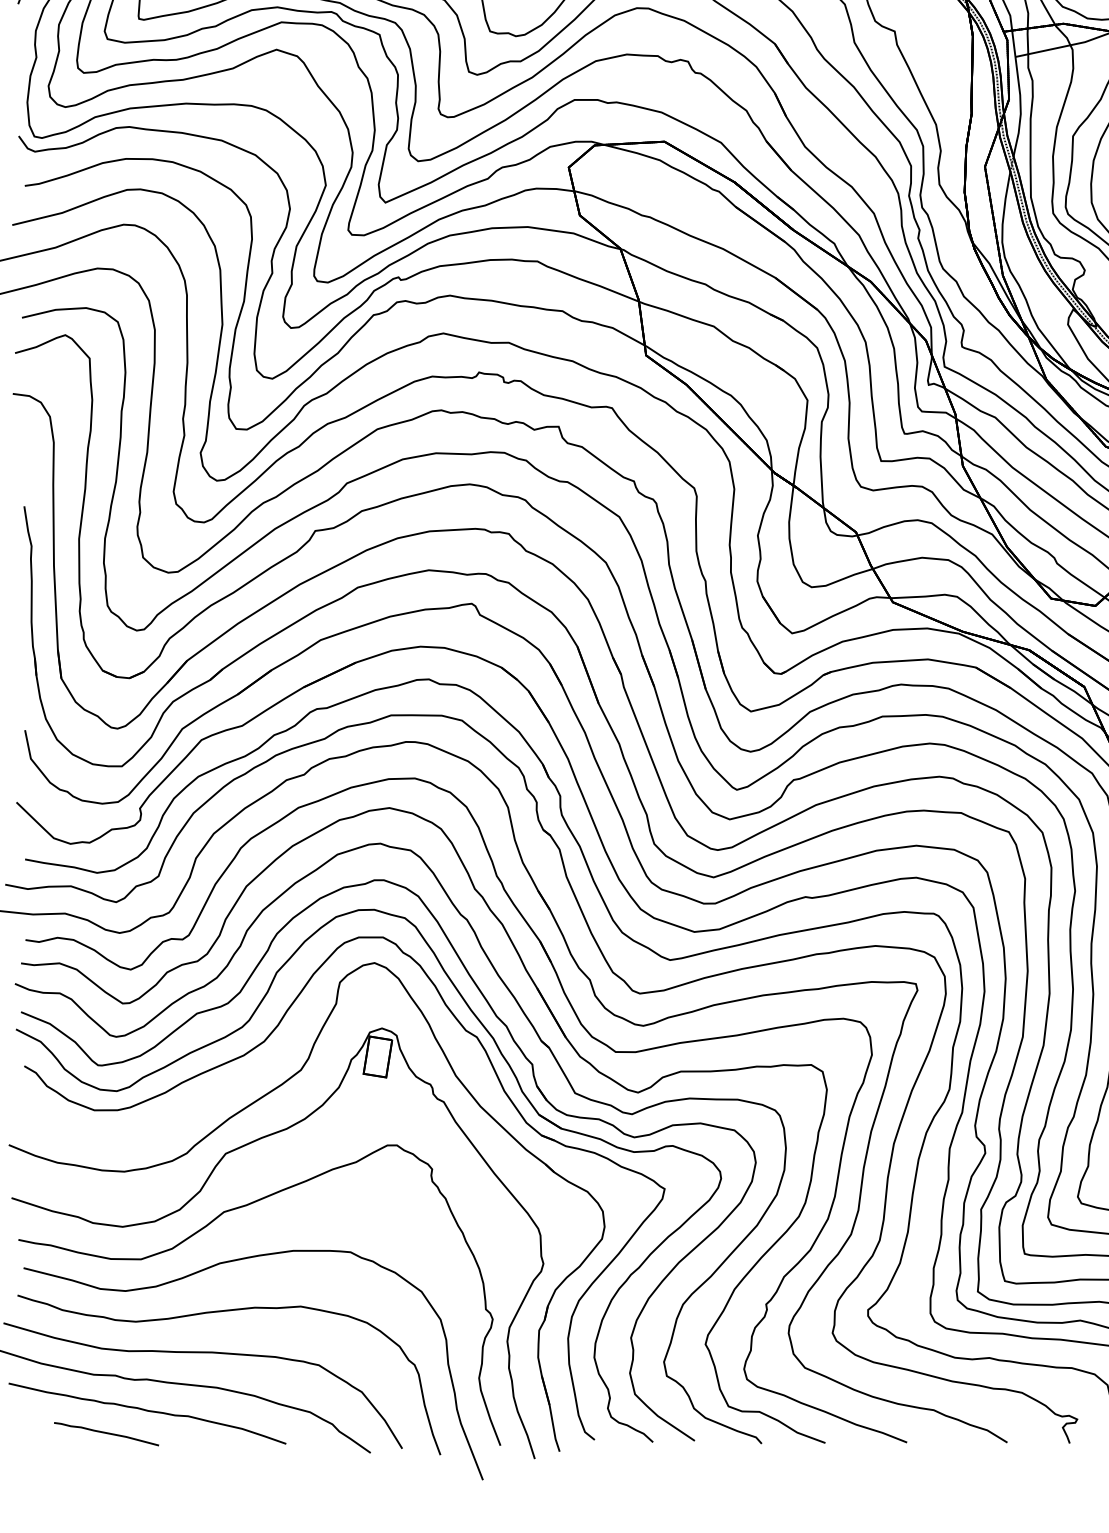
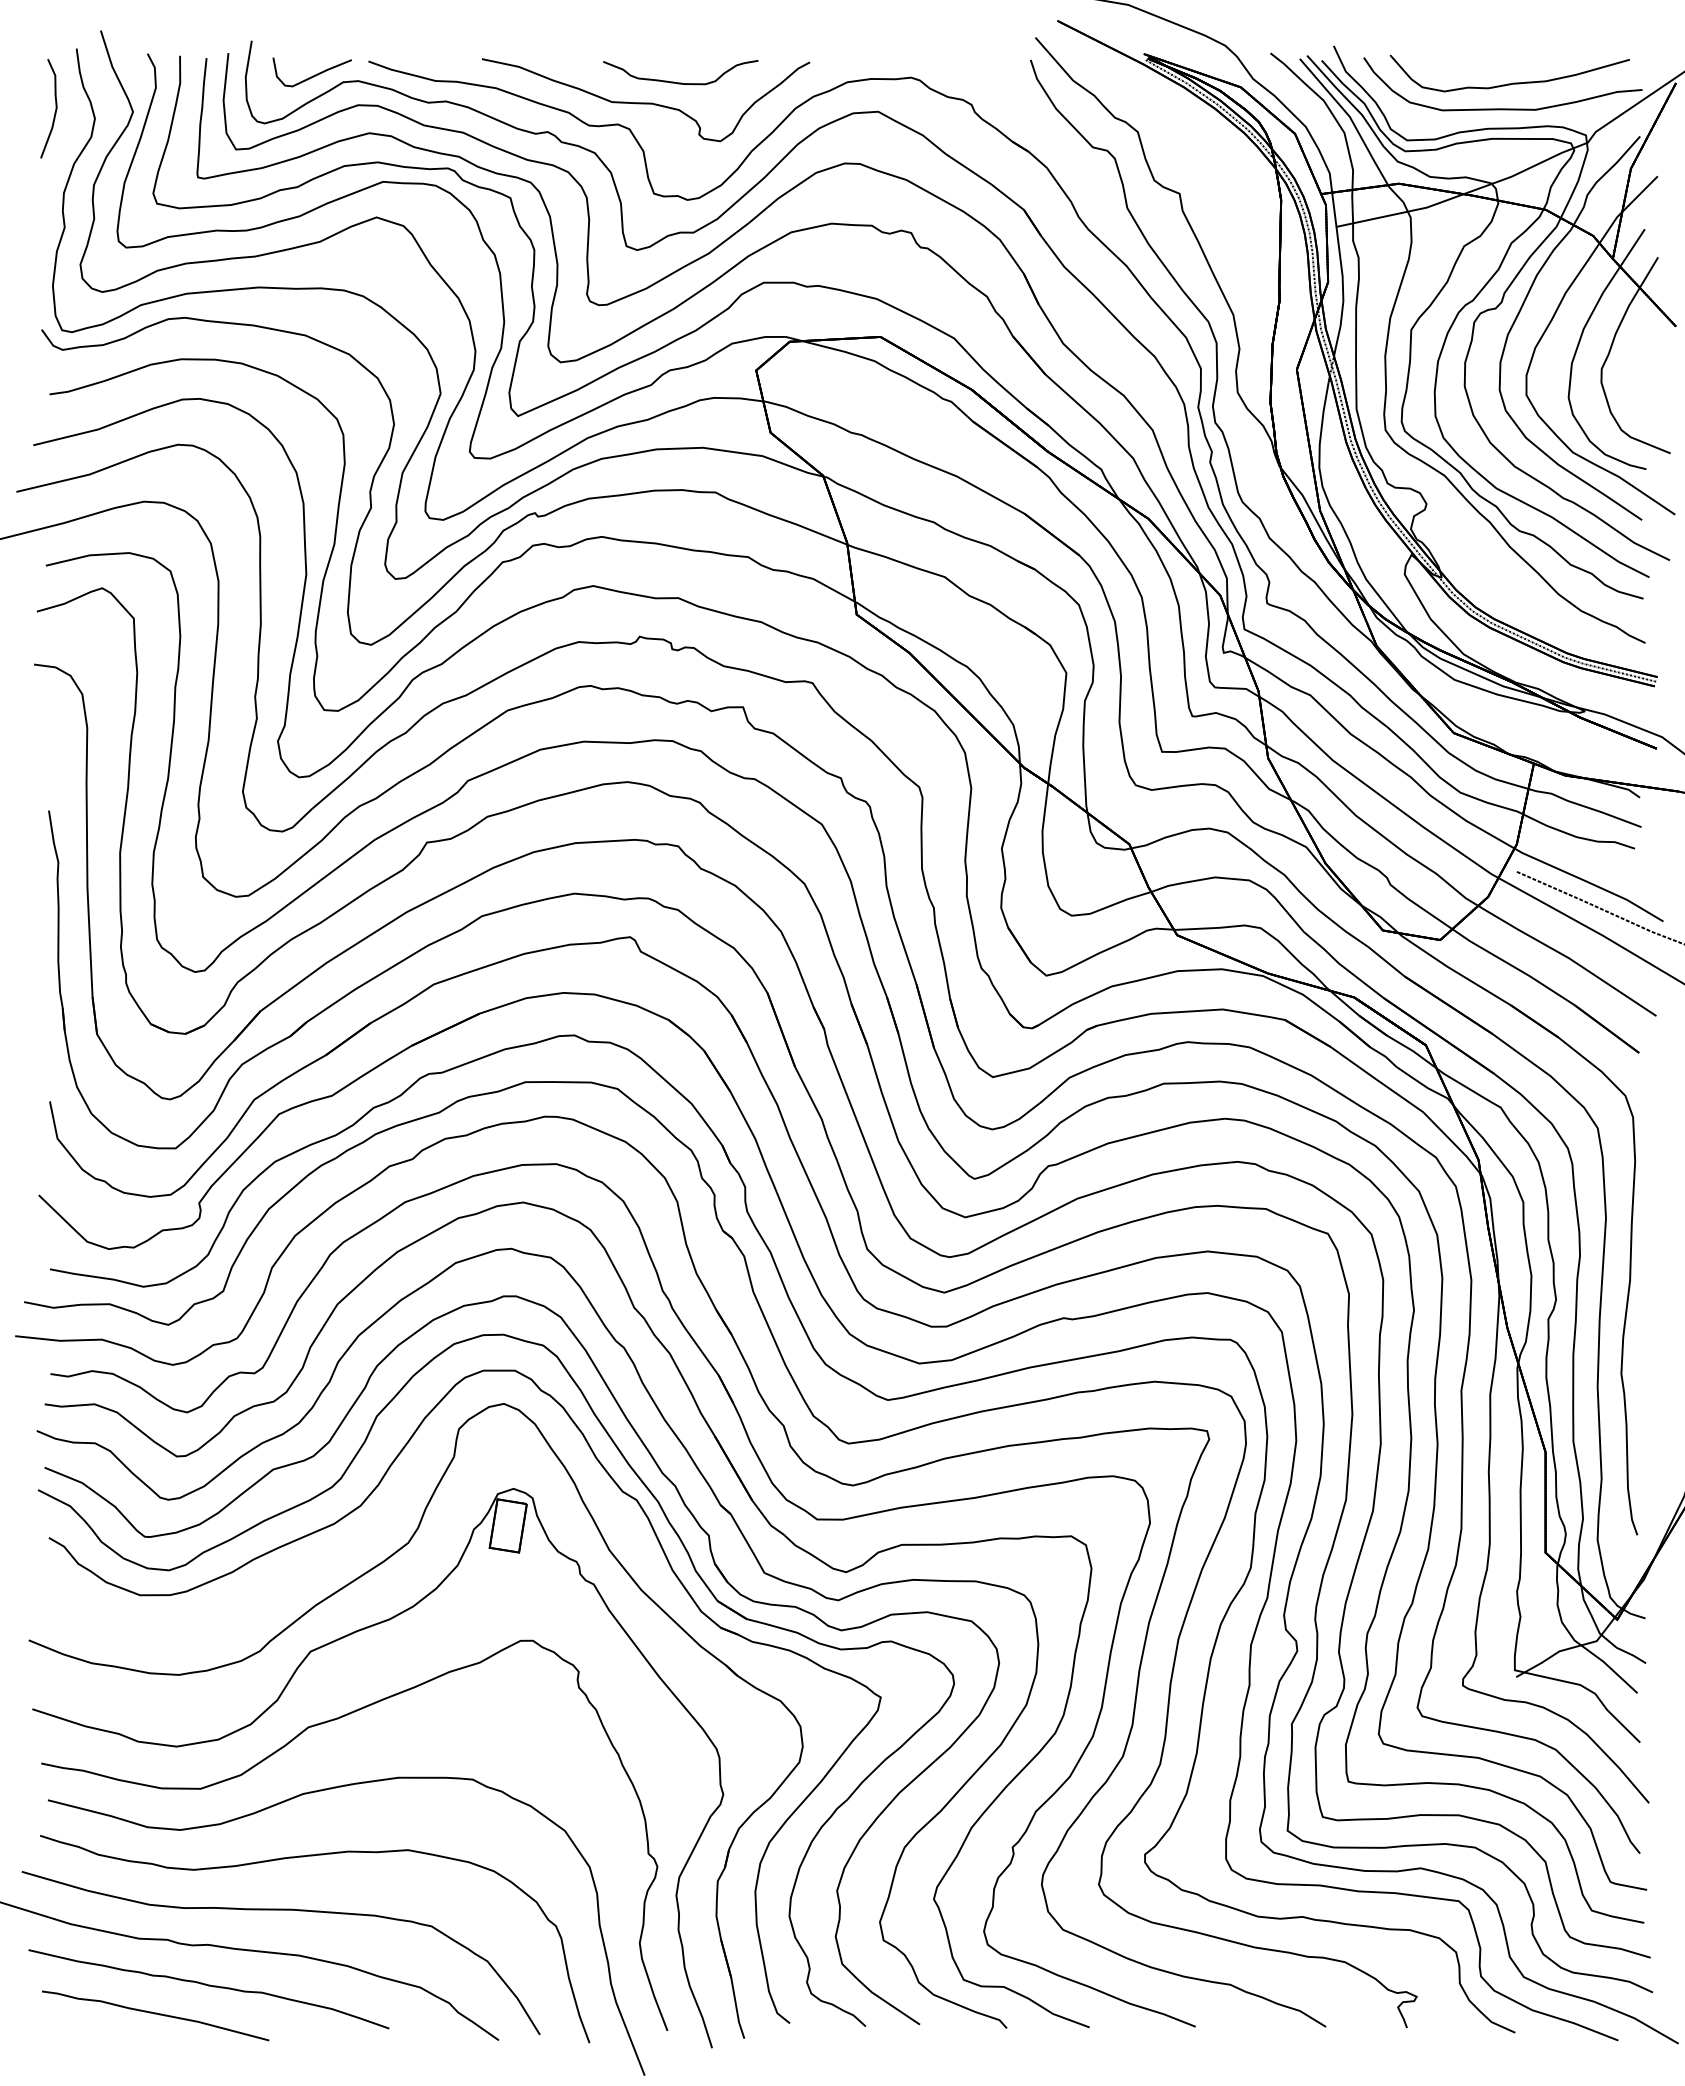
part: (106, 1433) -> (155, 2015), size x1.67

